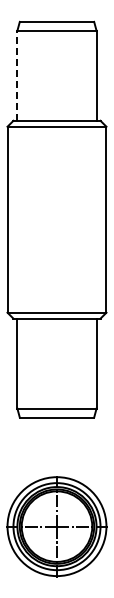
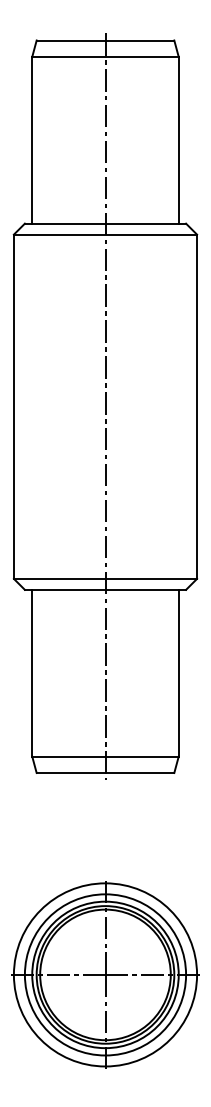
line: (17, 75) -> (32, 139), dashed -> solid
line: (57, 219) -> (106, 406), added

